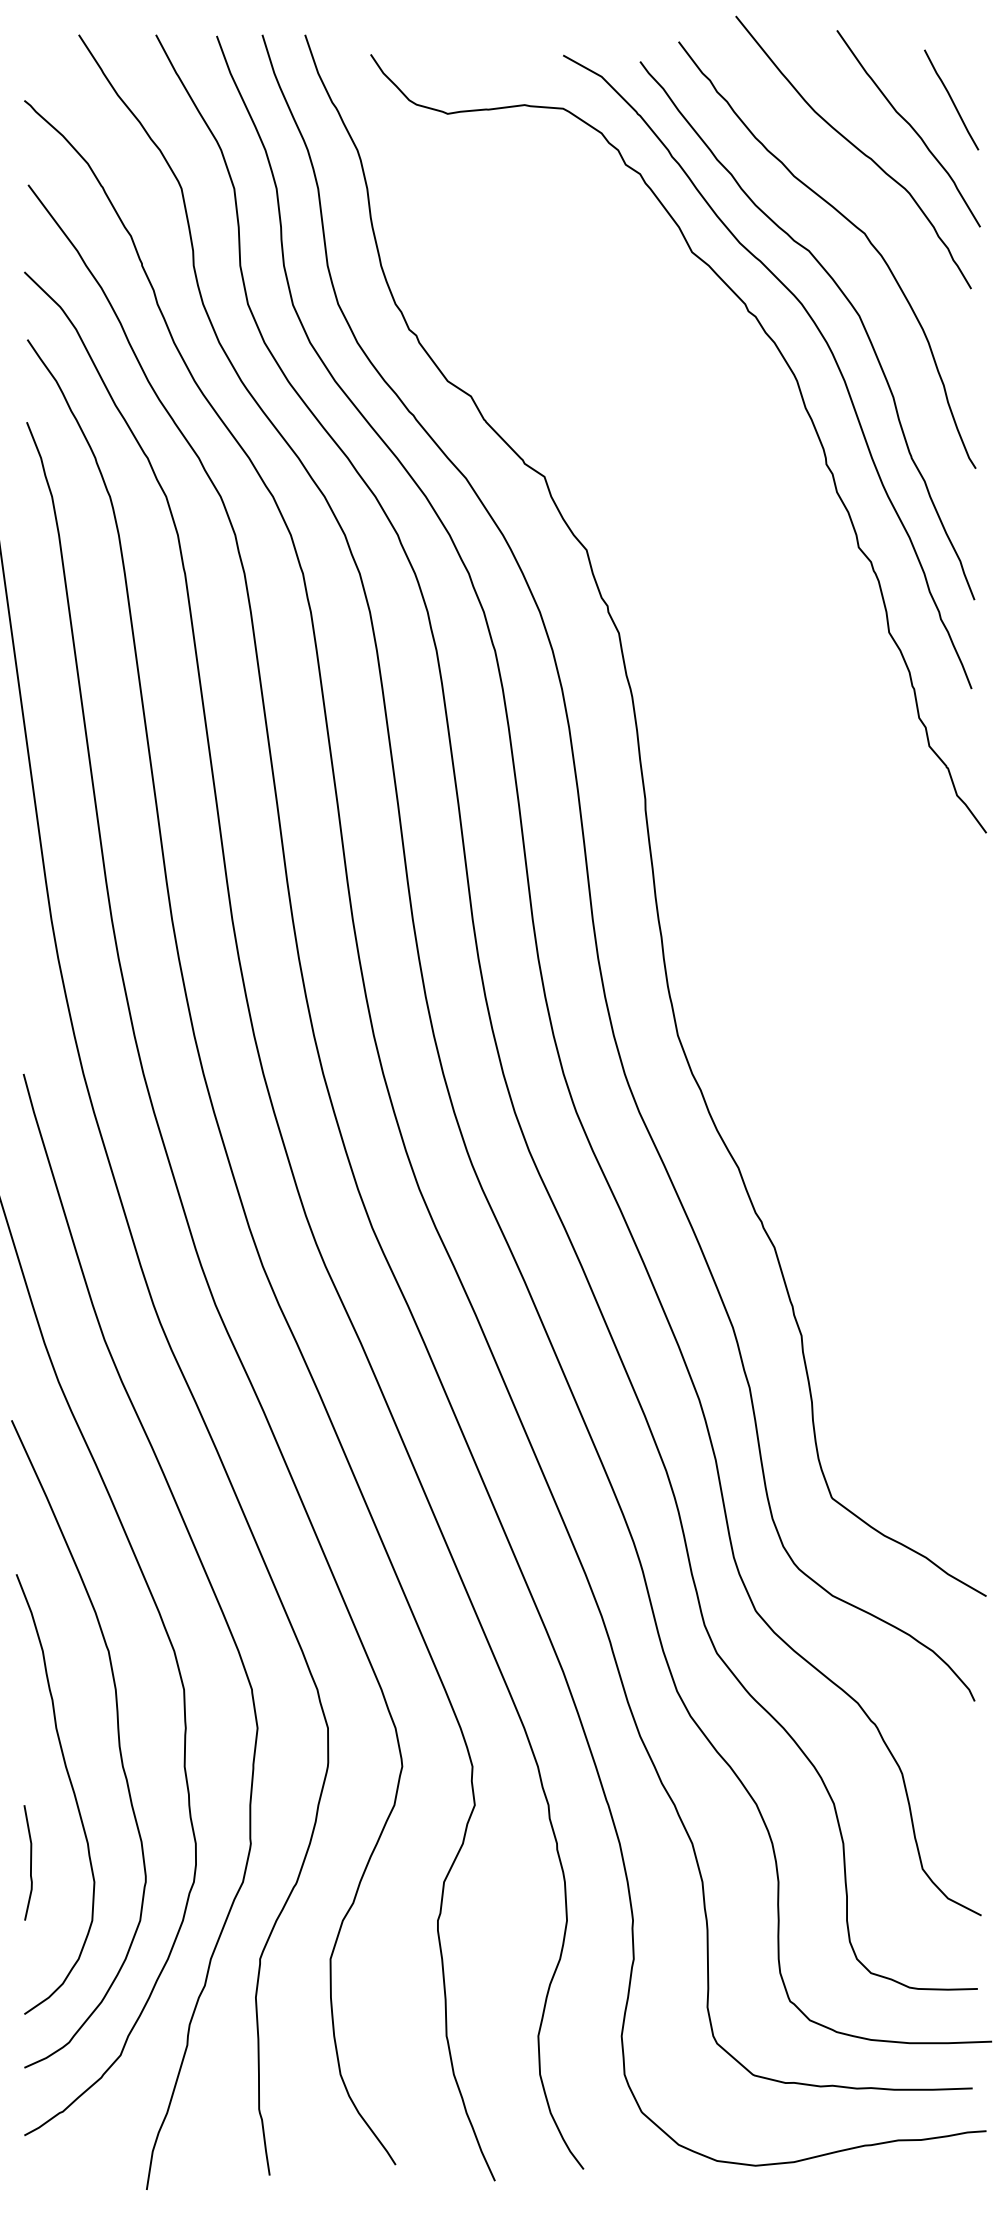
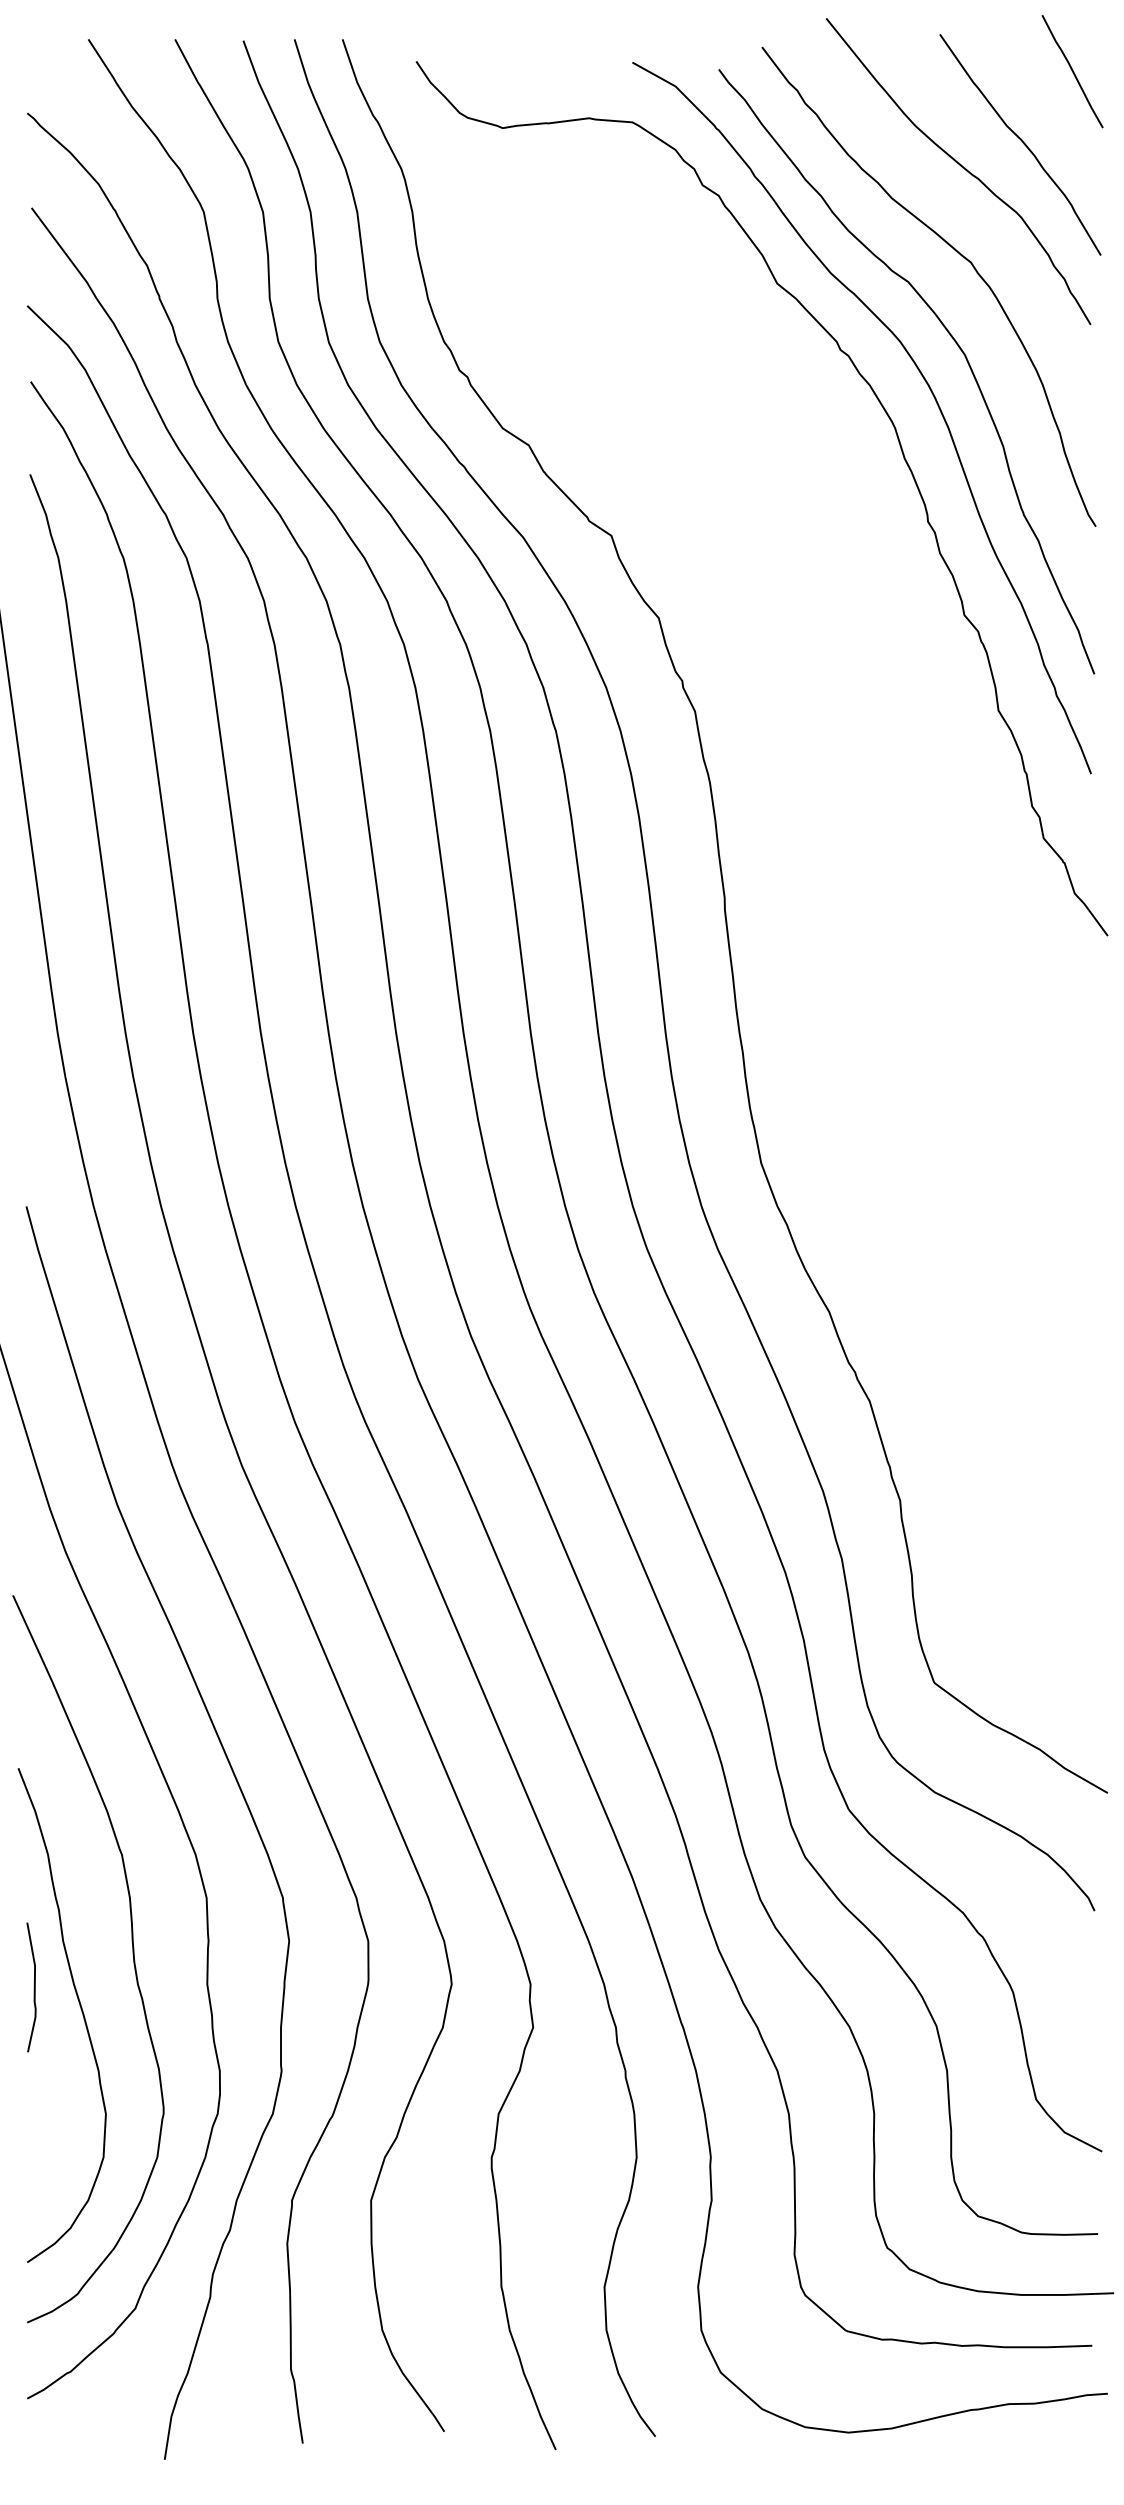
curve: (951, 99) -> (1072, 71), moved
curve: (29, 1862) -> (33, 1987), moved

